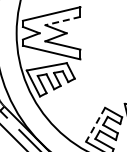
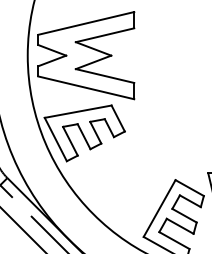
line: (62, 21) -> (104, 35), dashed -> solid
line: (95, 125) -> (159, 209), dashed -> solid

